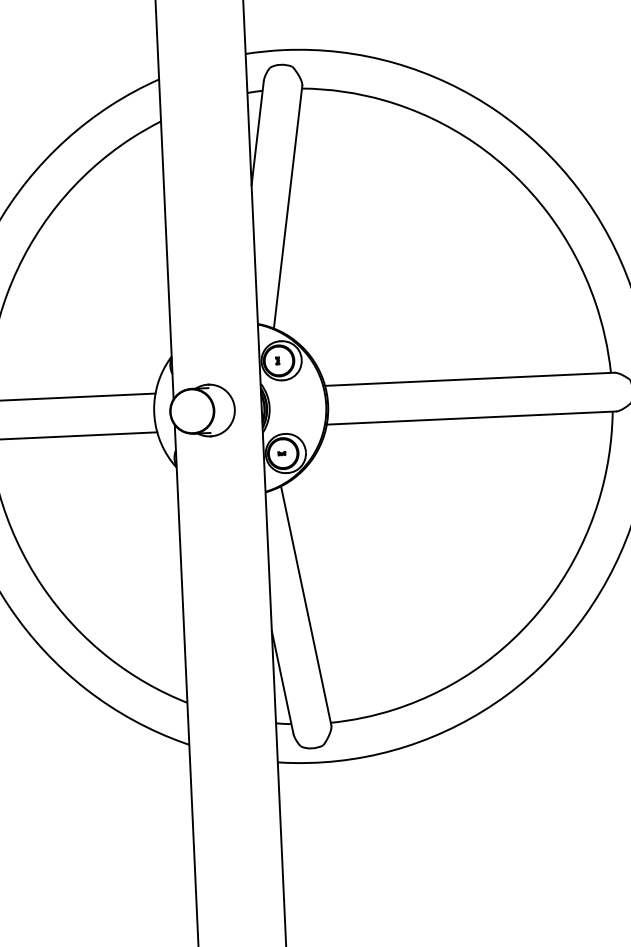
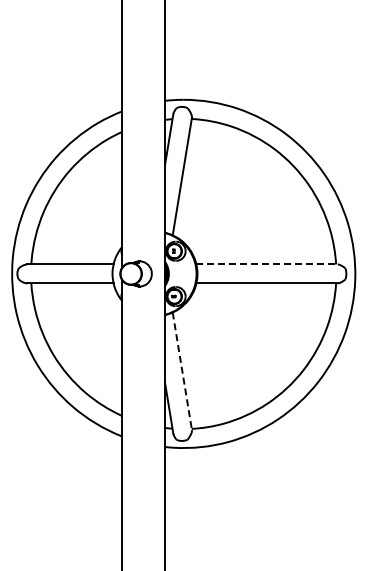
line: (470, 379) -> (267, 264), solid -> dashed
line: (306, 606) -> (182, 371), solid -> dashed

